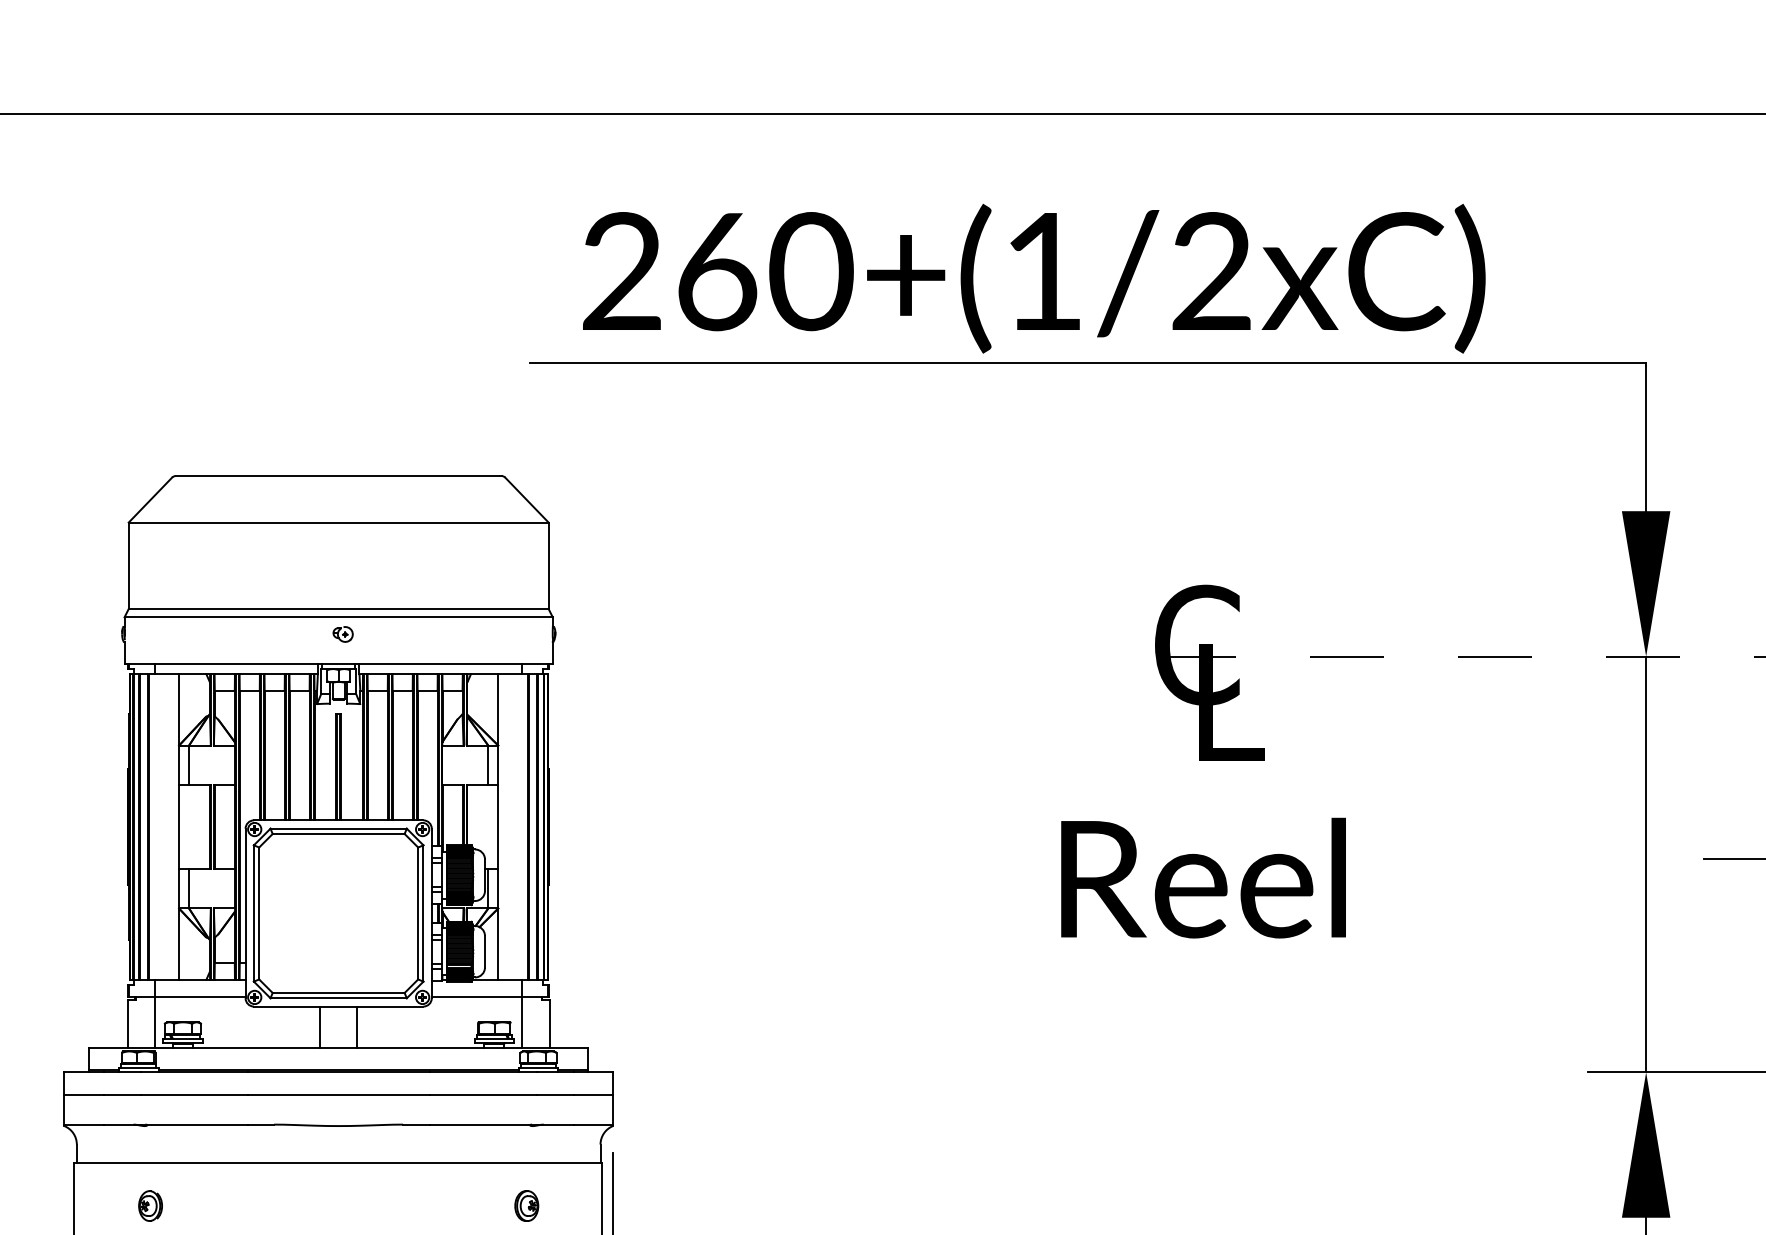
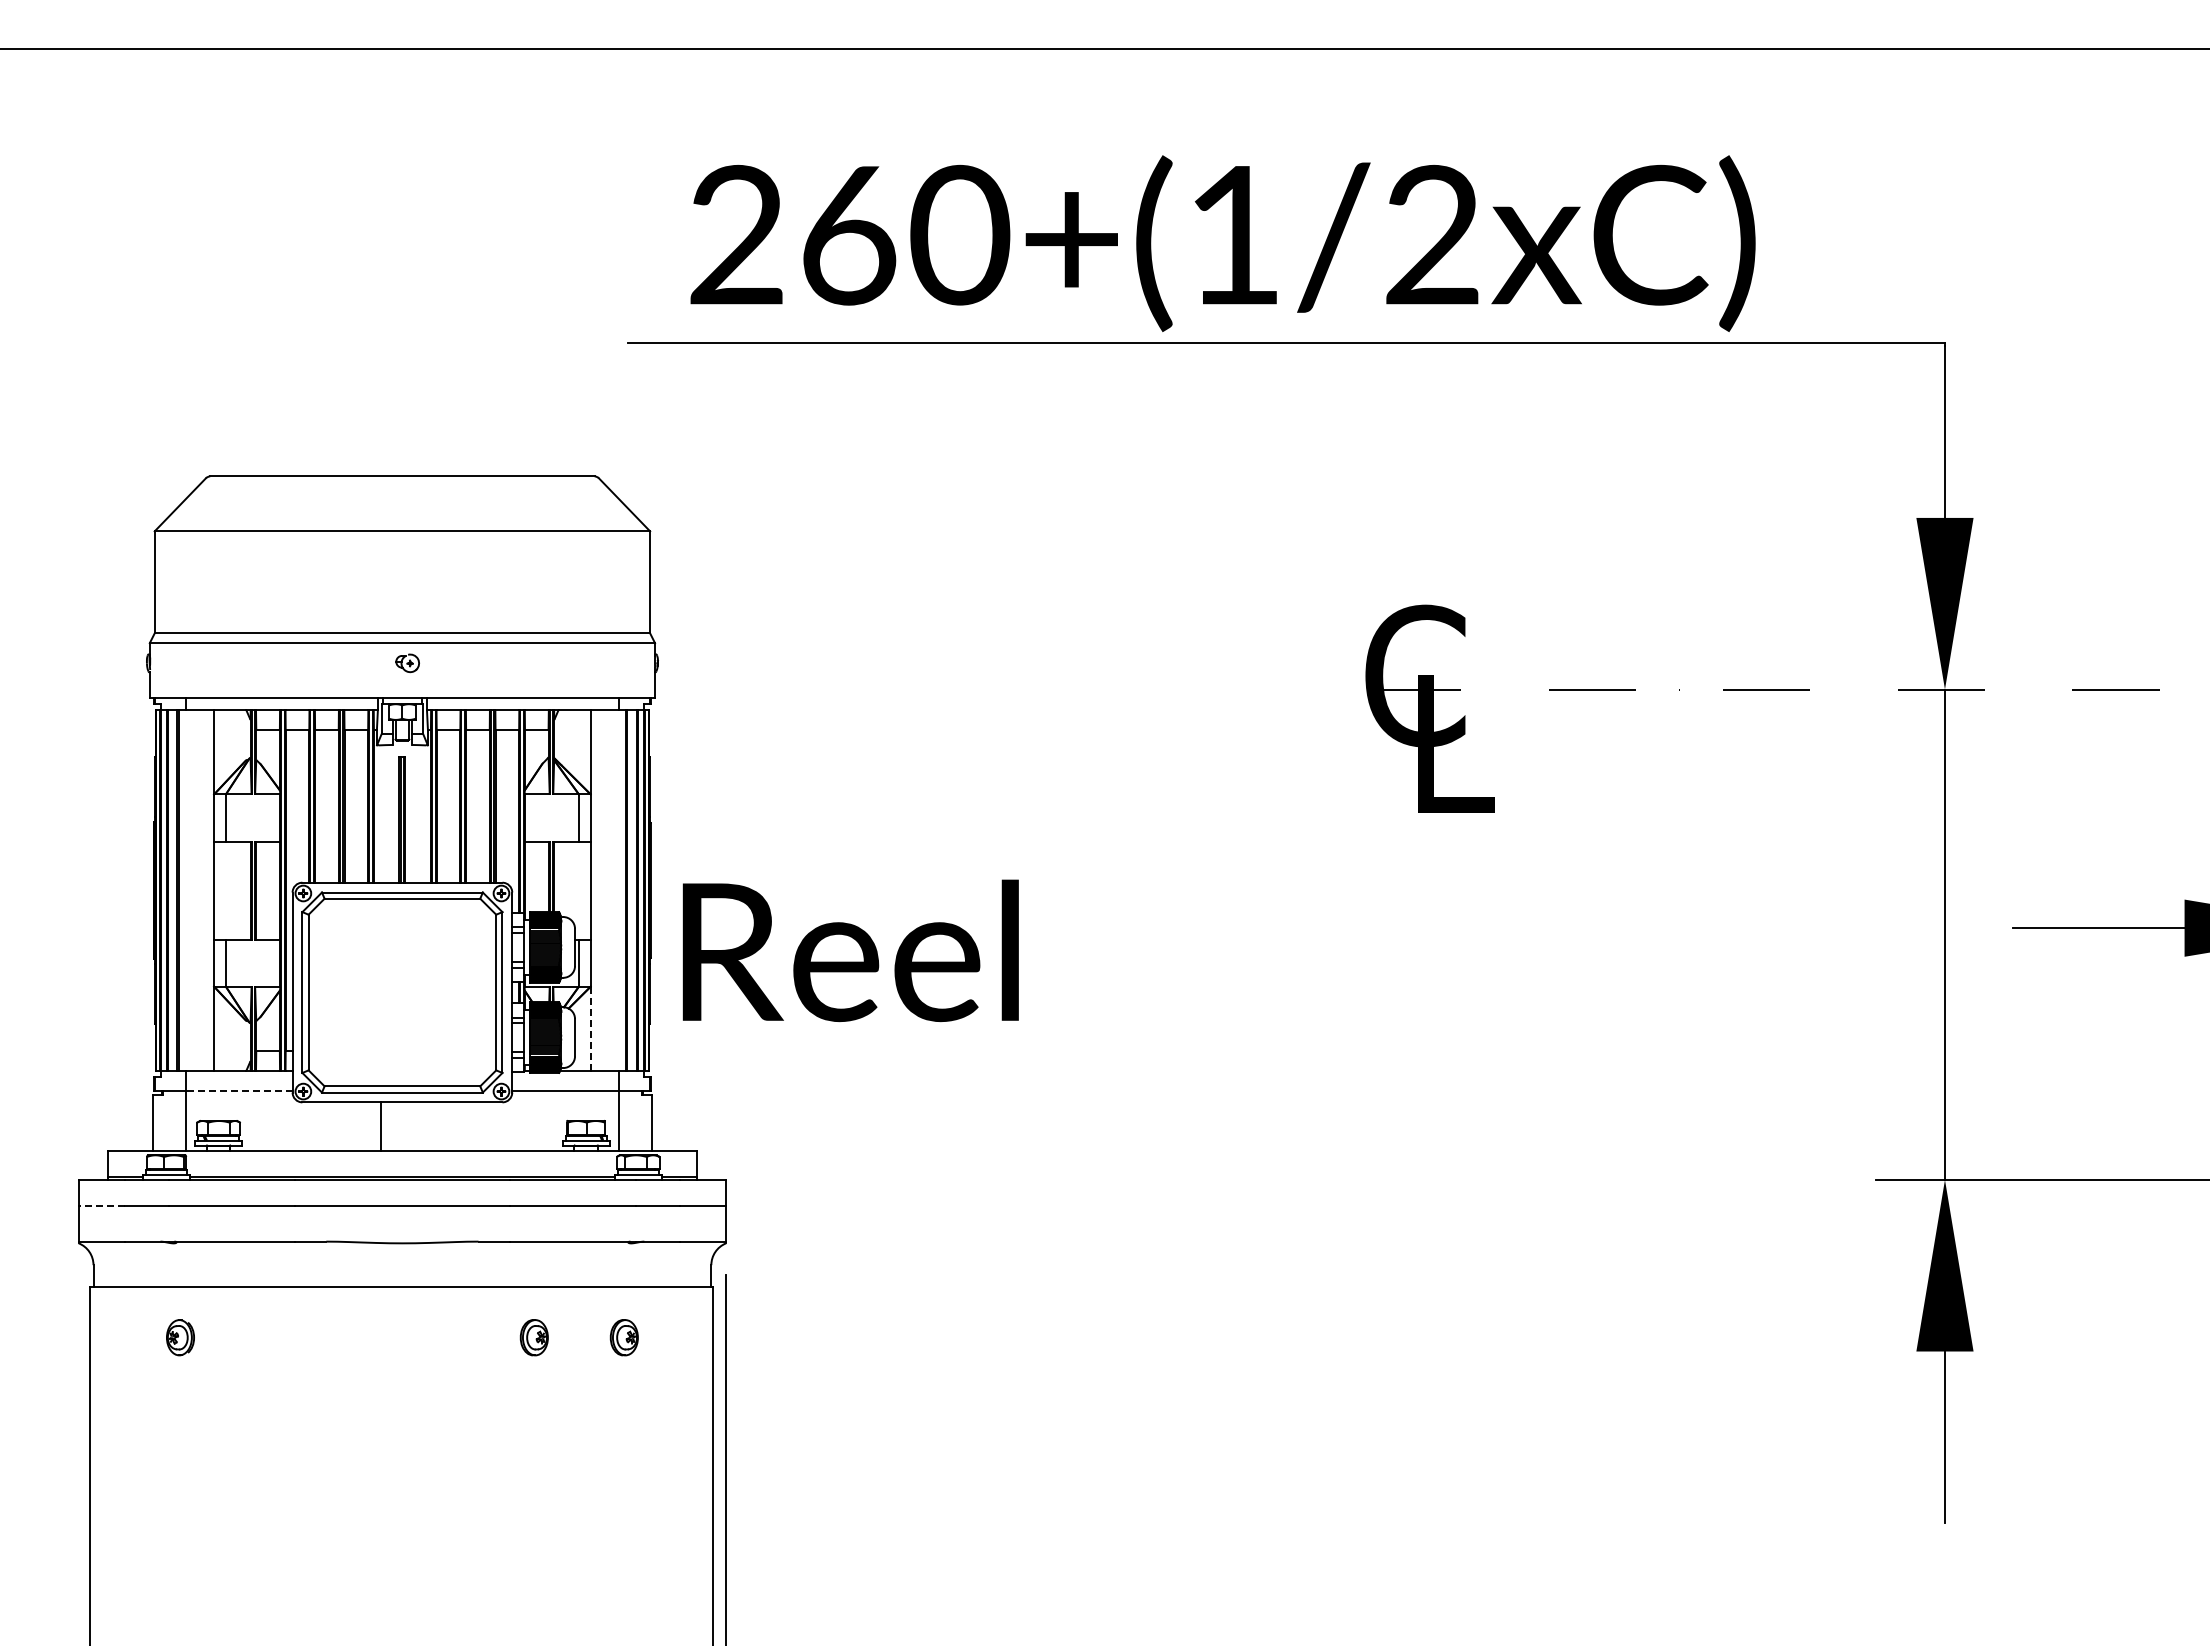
text: (1203, 877) -> (850, 950), moved
line: (498, 943) -> (590, 1028), solid -> dashed
line: (199, 996) -> (238, 1090), solid -> dashed
line: (357, 1027) -> (424, 1126), removed
line: (83, 1094) -> (101, 1206), solid -> dashed
part: (449, 1205) -> (533, 1337), added

